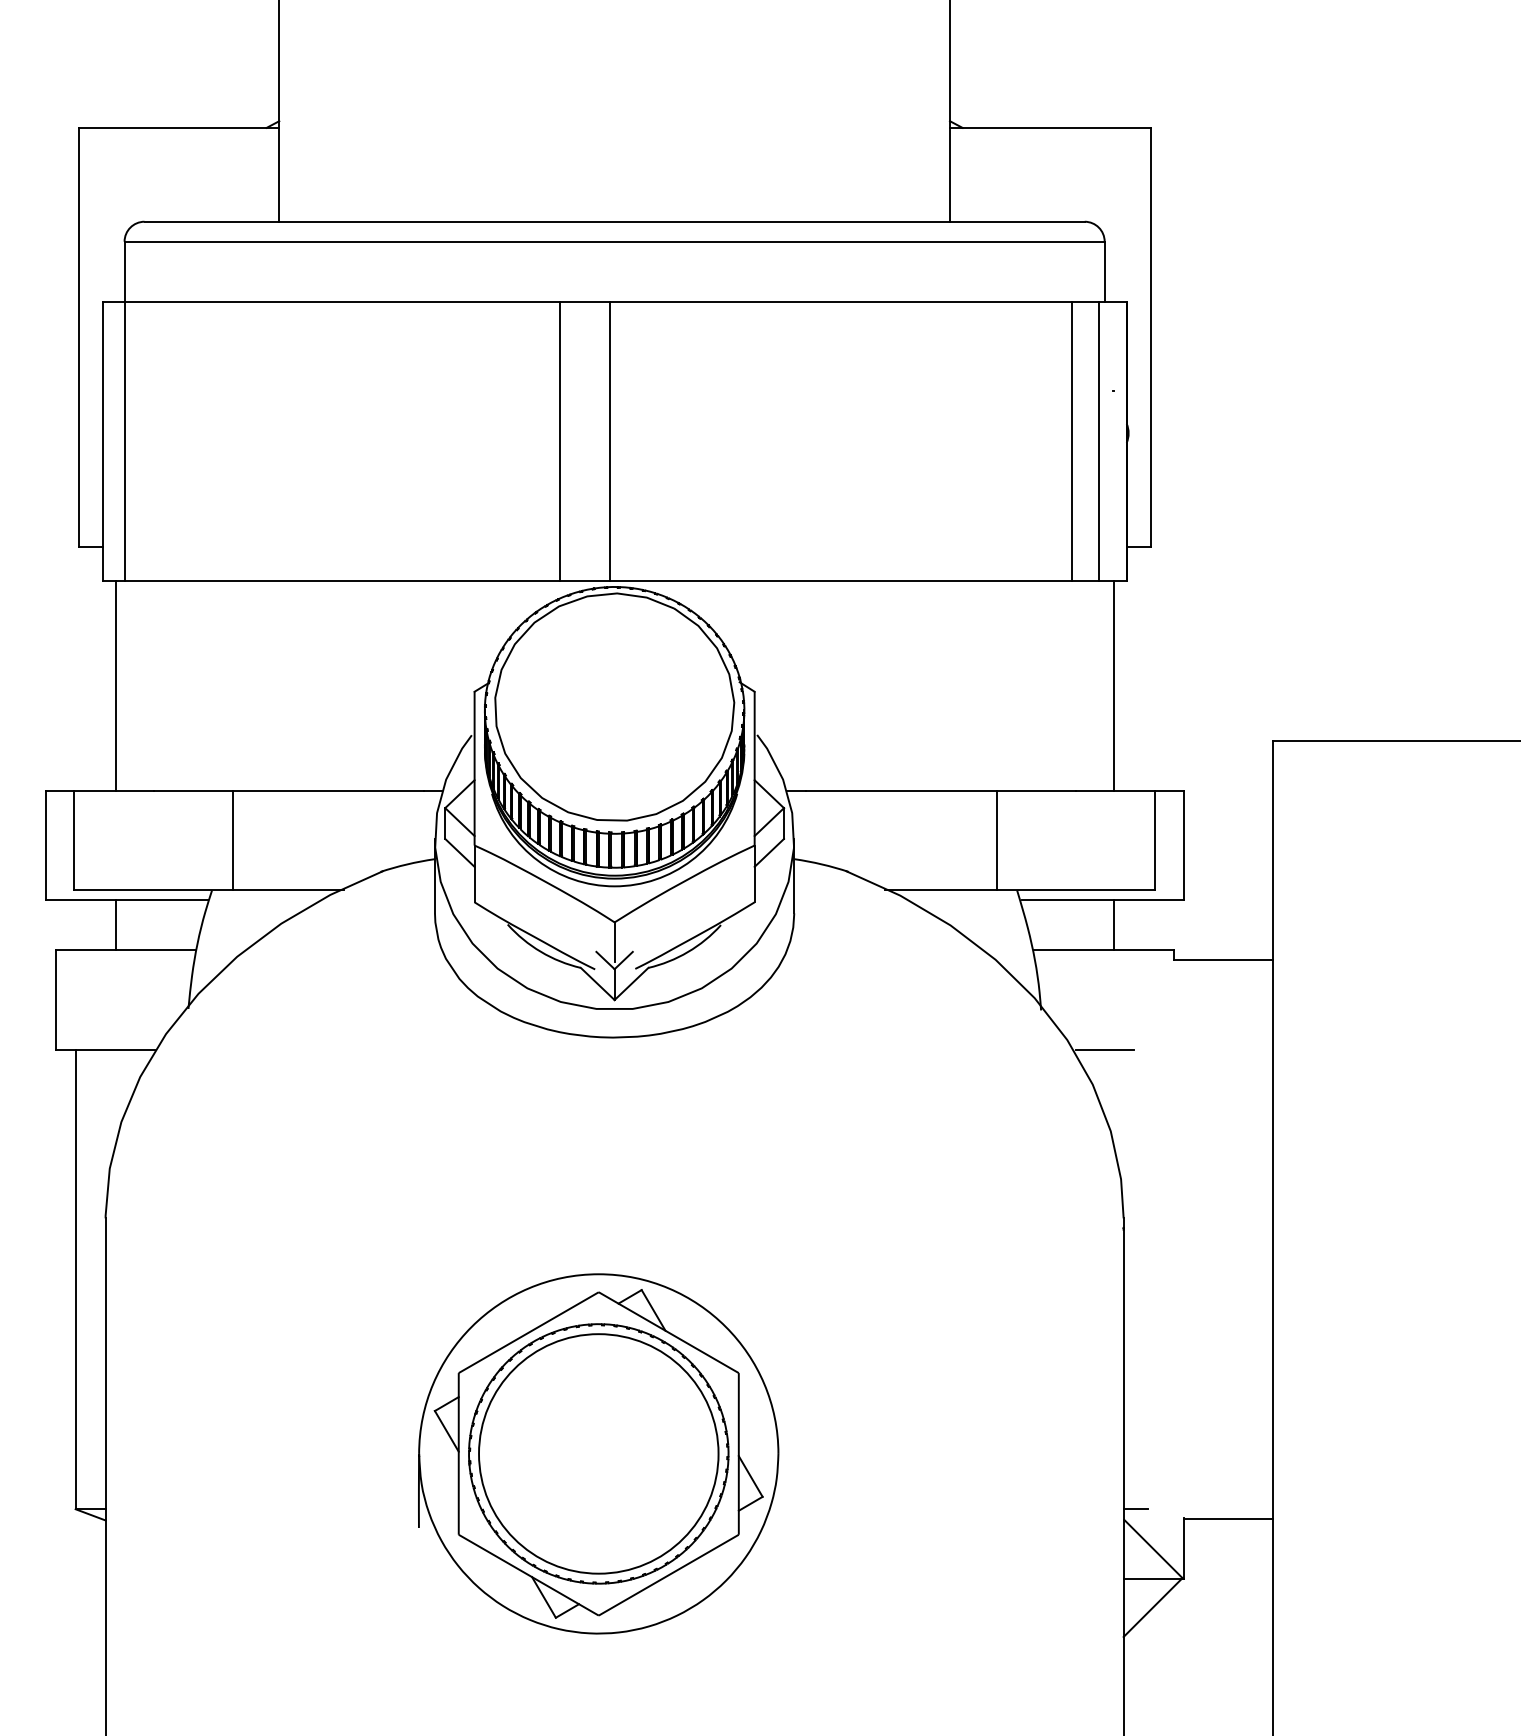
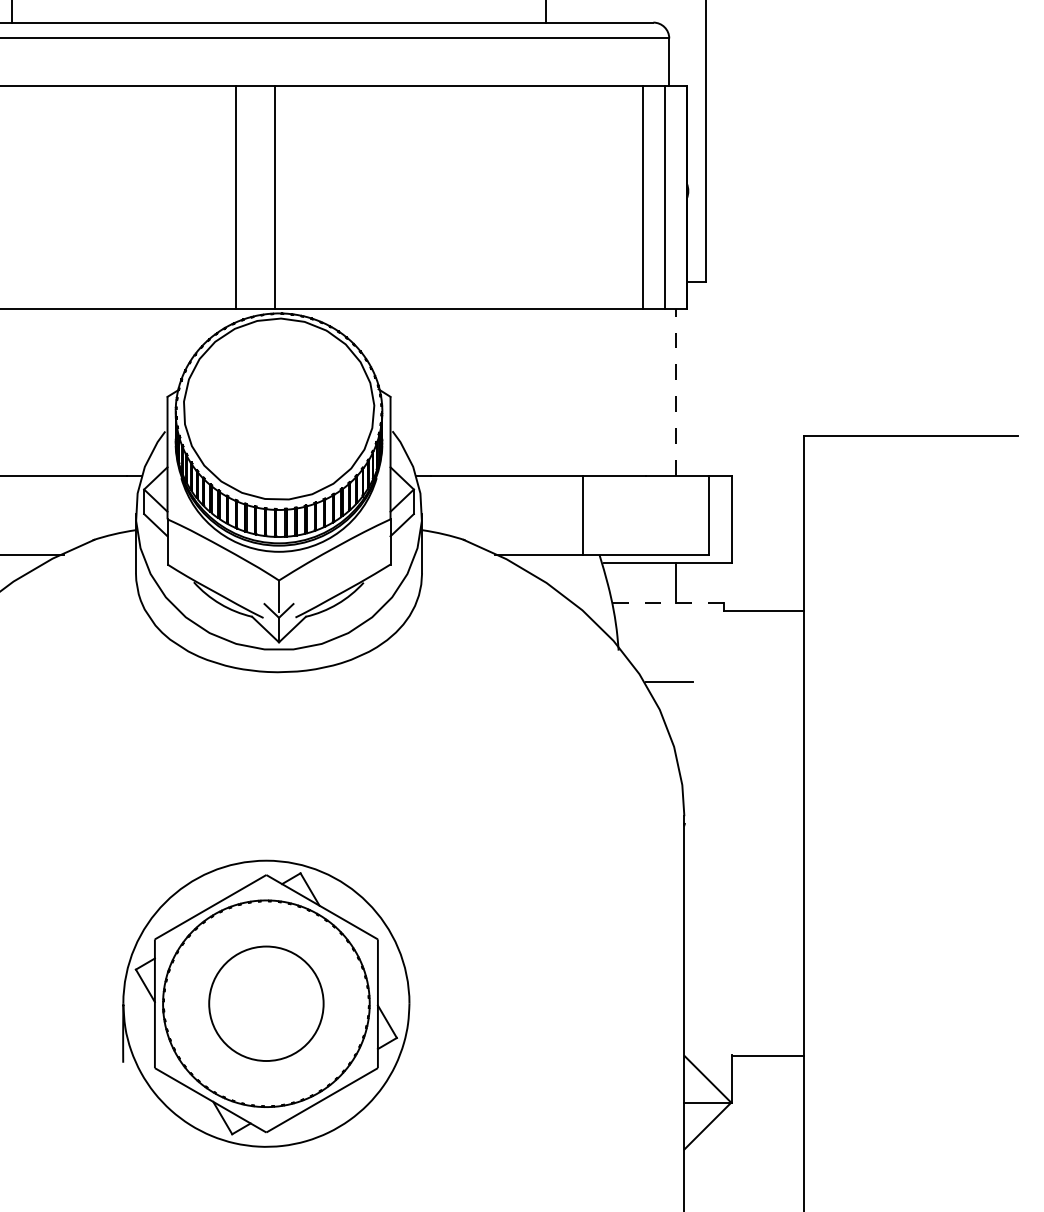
line: (1113, 685) -> (676, 391), solid -> dashed
line: (1103, 950) -> (668, 602), solid -> dashed
circle: (598, 1453) -> (266, 1003), size x0.6
line: (1135, 1509) -> (693, 1048), removed

